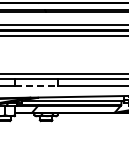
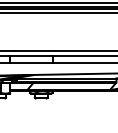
line: (36, 85) -> (31, 62), dashed -> solid

